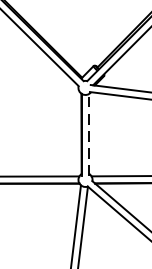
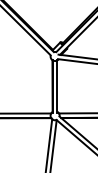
line: (89, 134) -> (57, 86), dashed -> solid

